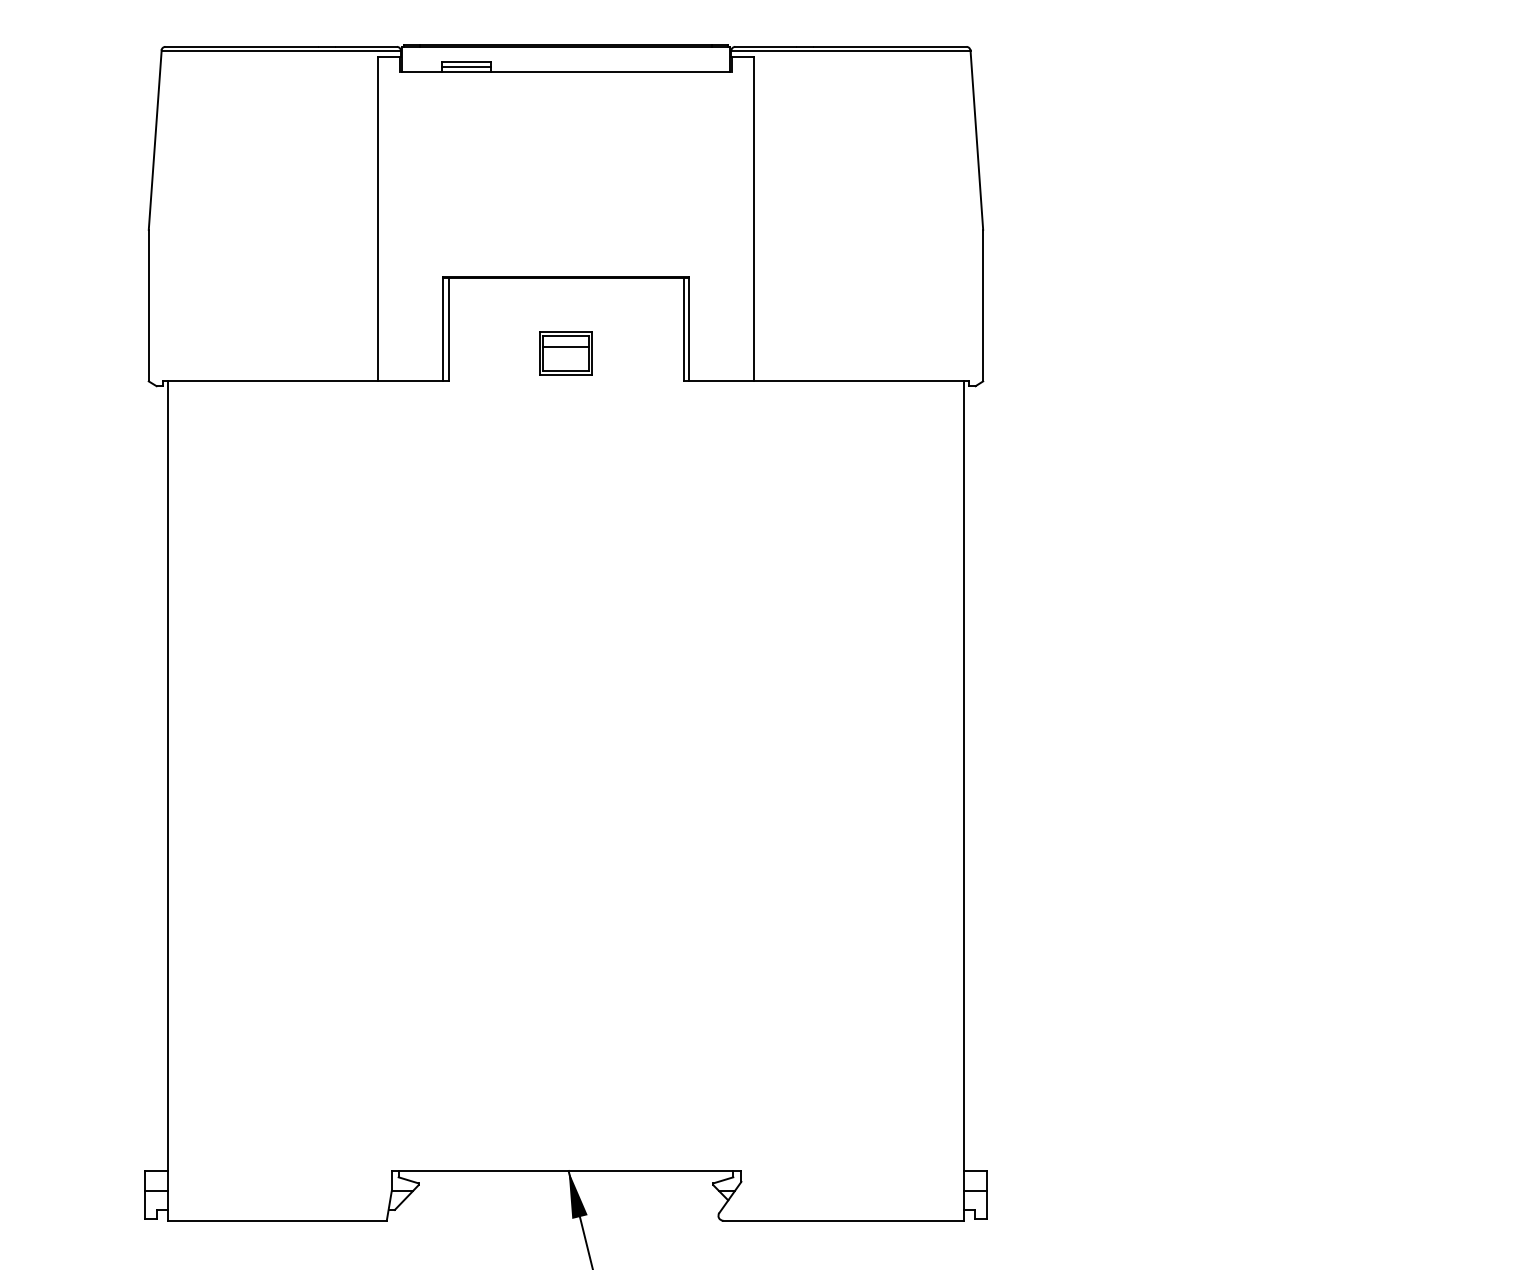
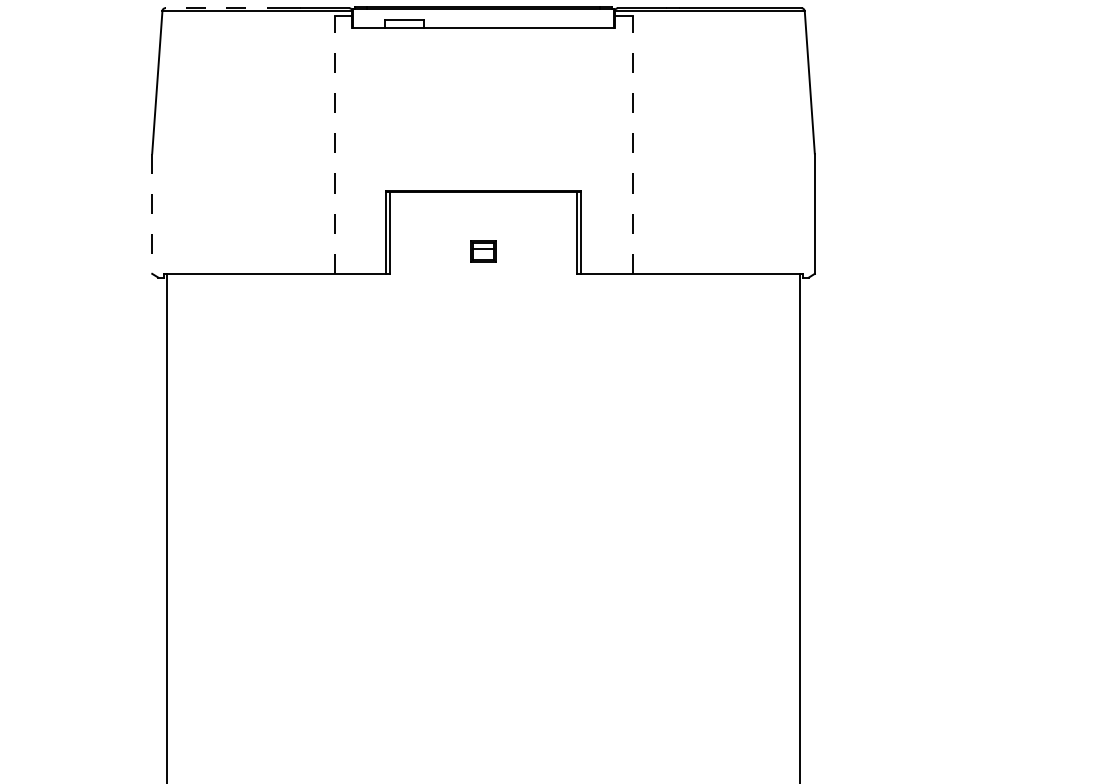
line: (241, 46) -> (225, 7), solid -> dashed
line: (466, 67) -> (404, 24), removed
line: (378, 218) -> (334, 144), solid -> dashed
line: (753, 218) -> (632, 144), solid -> dashed
line: (148, 305) -> (151, 213), solid -> dashed
part: (565, 353) -> (483, 251), size x0.6

